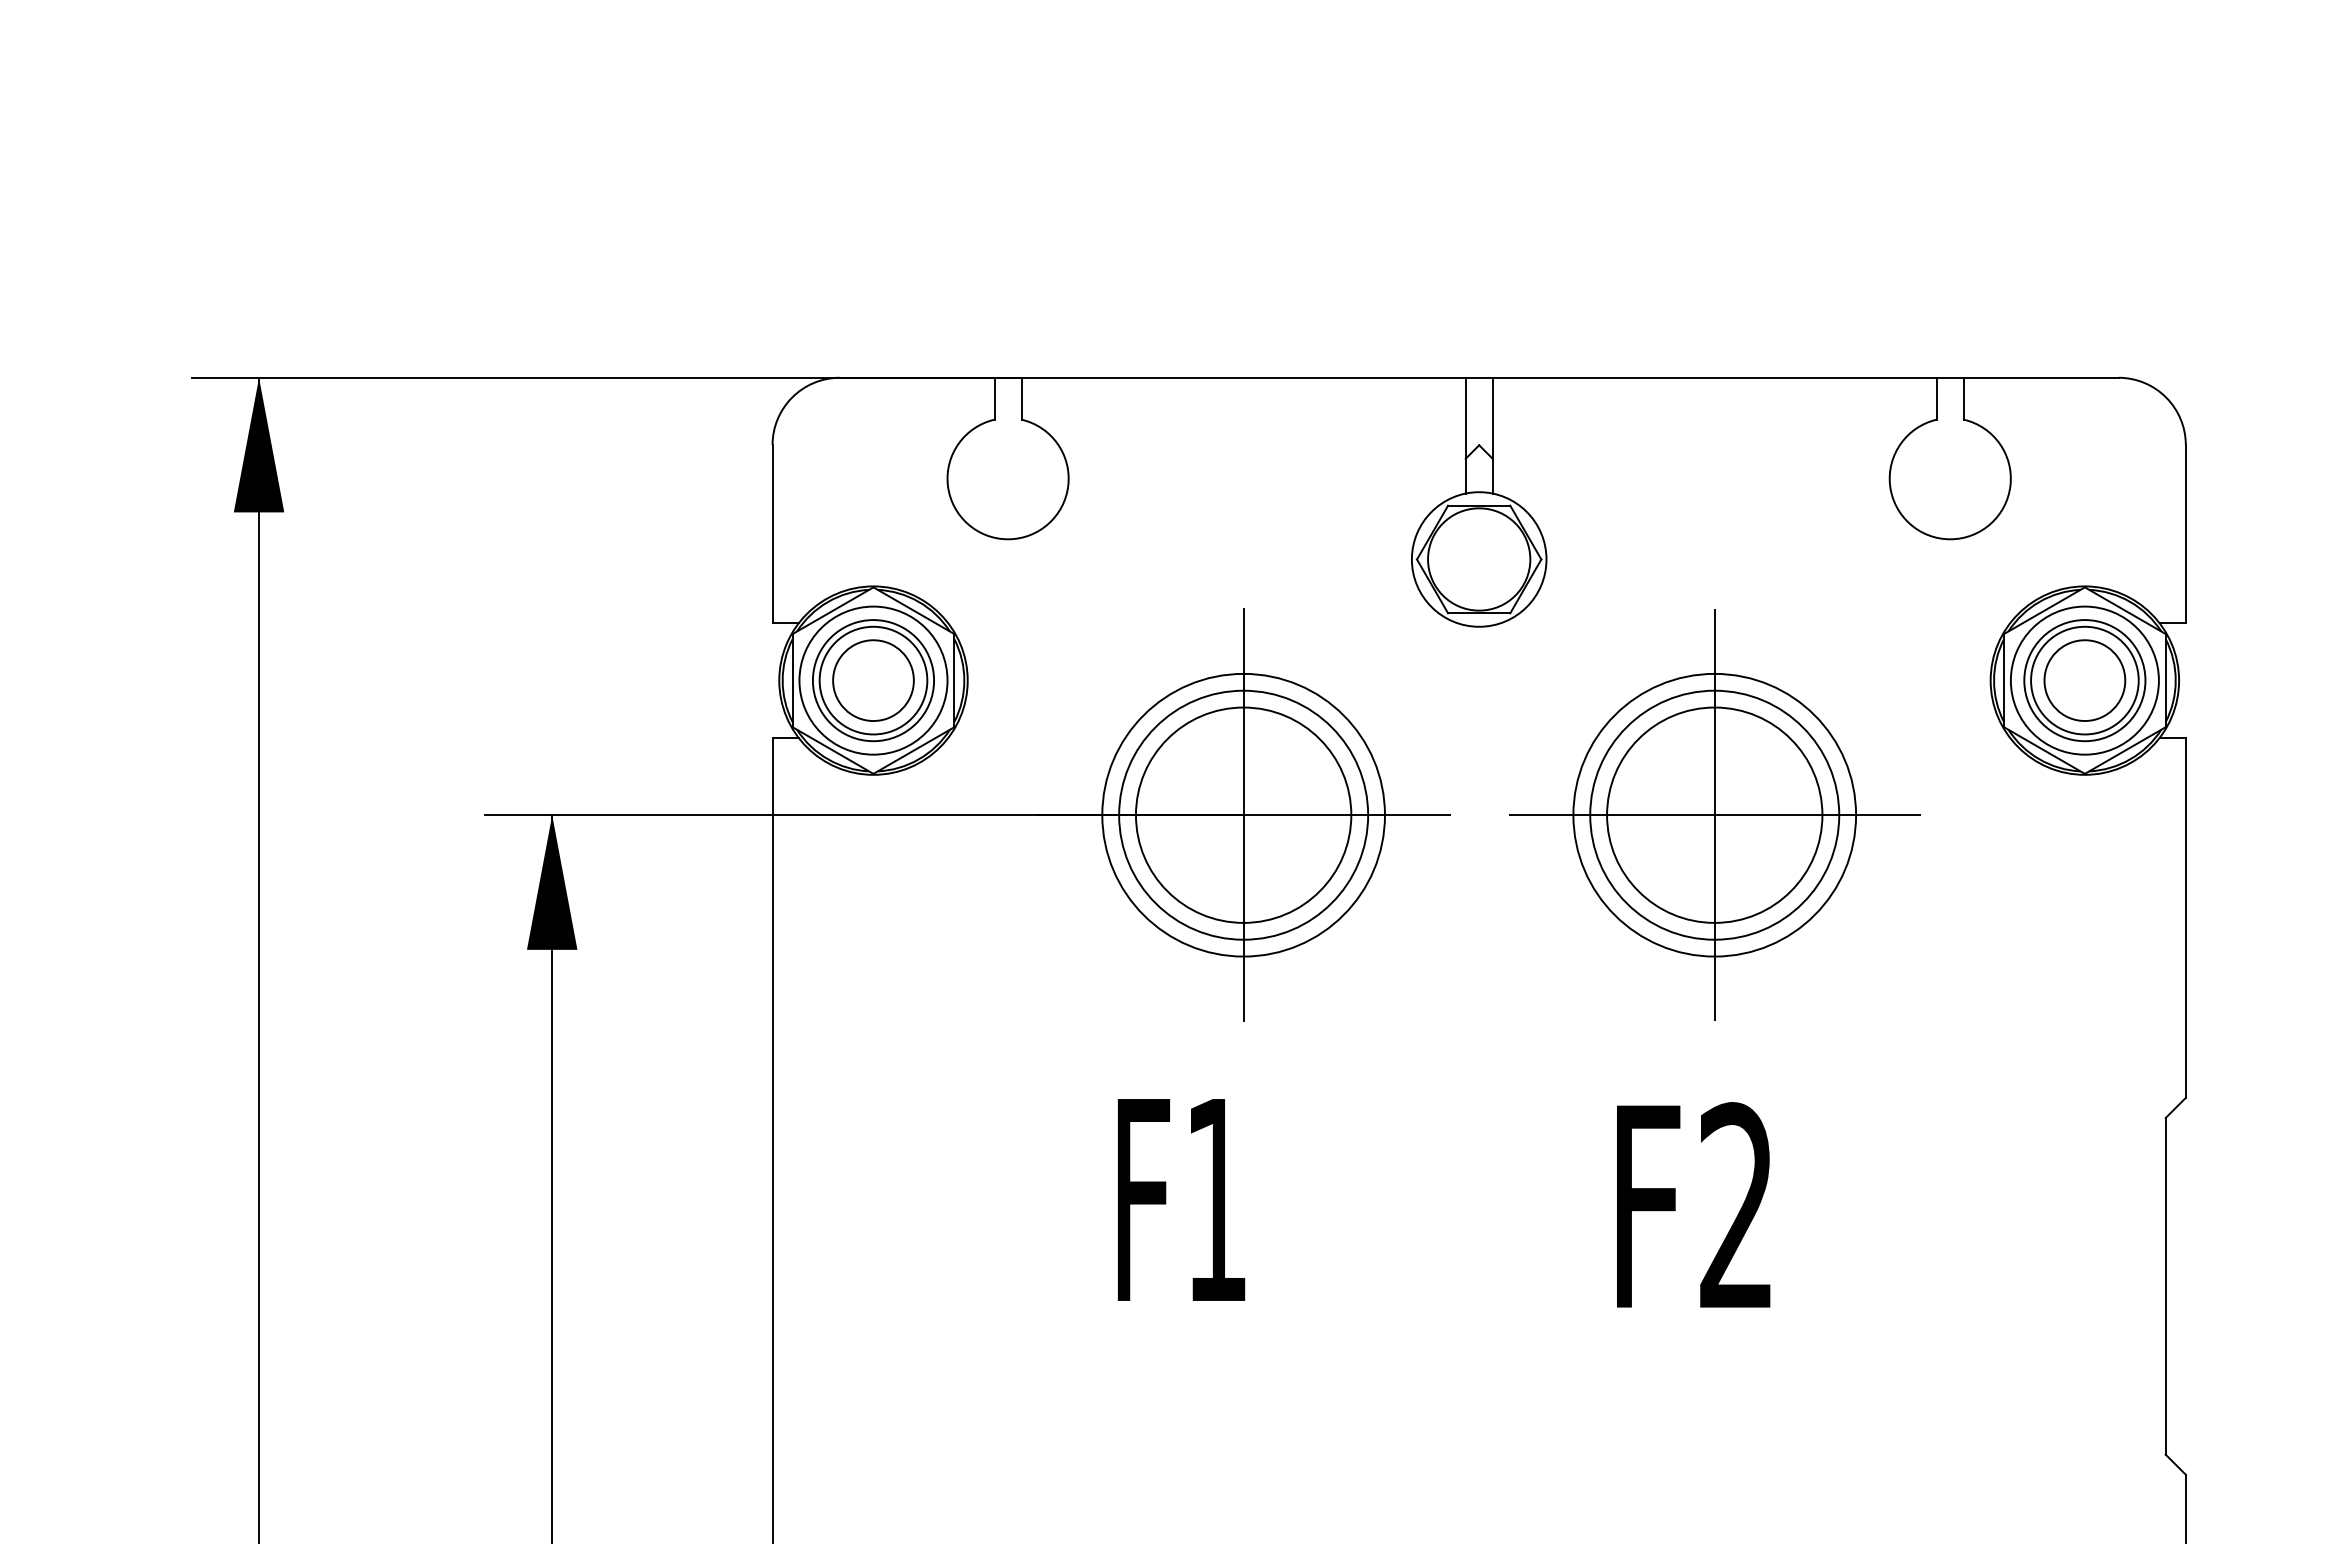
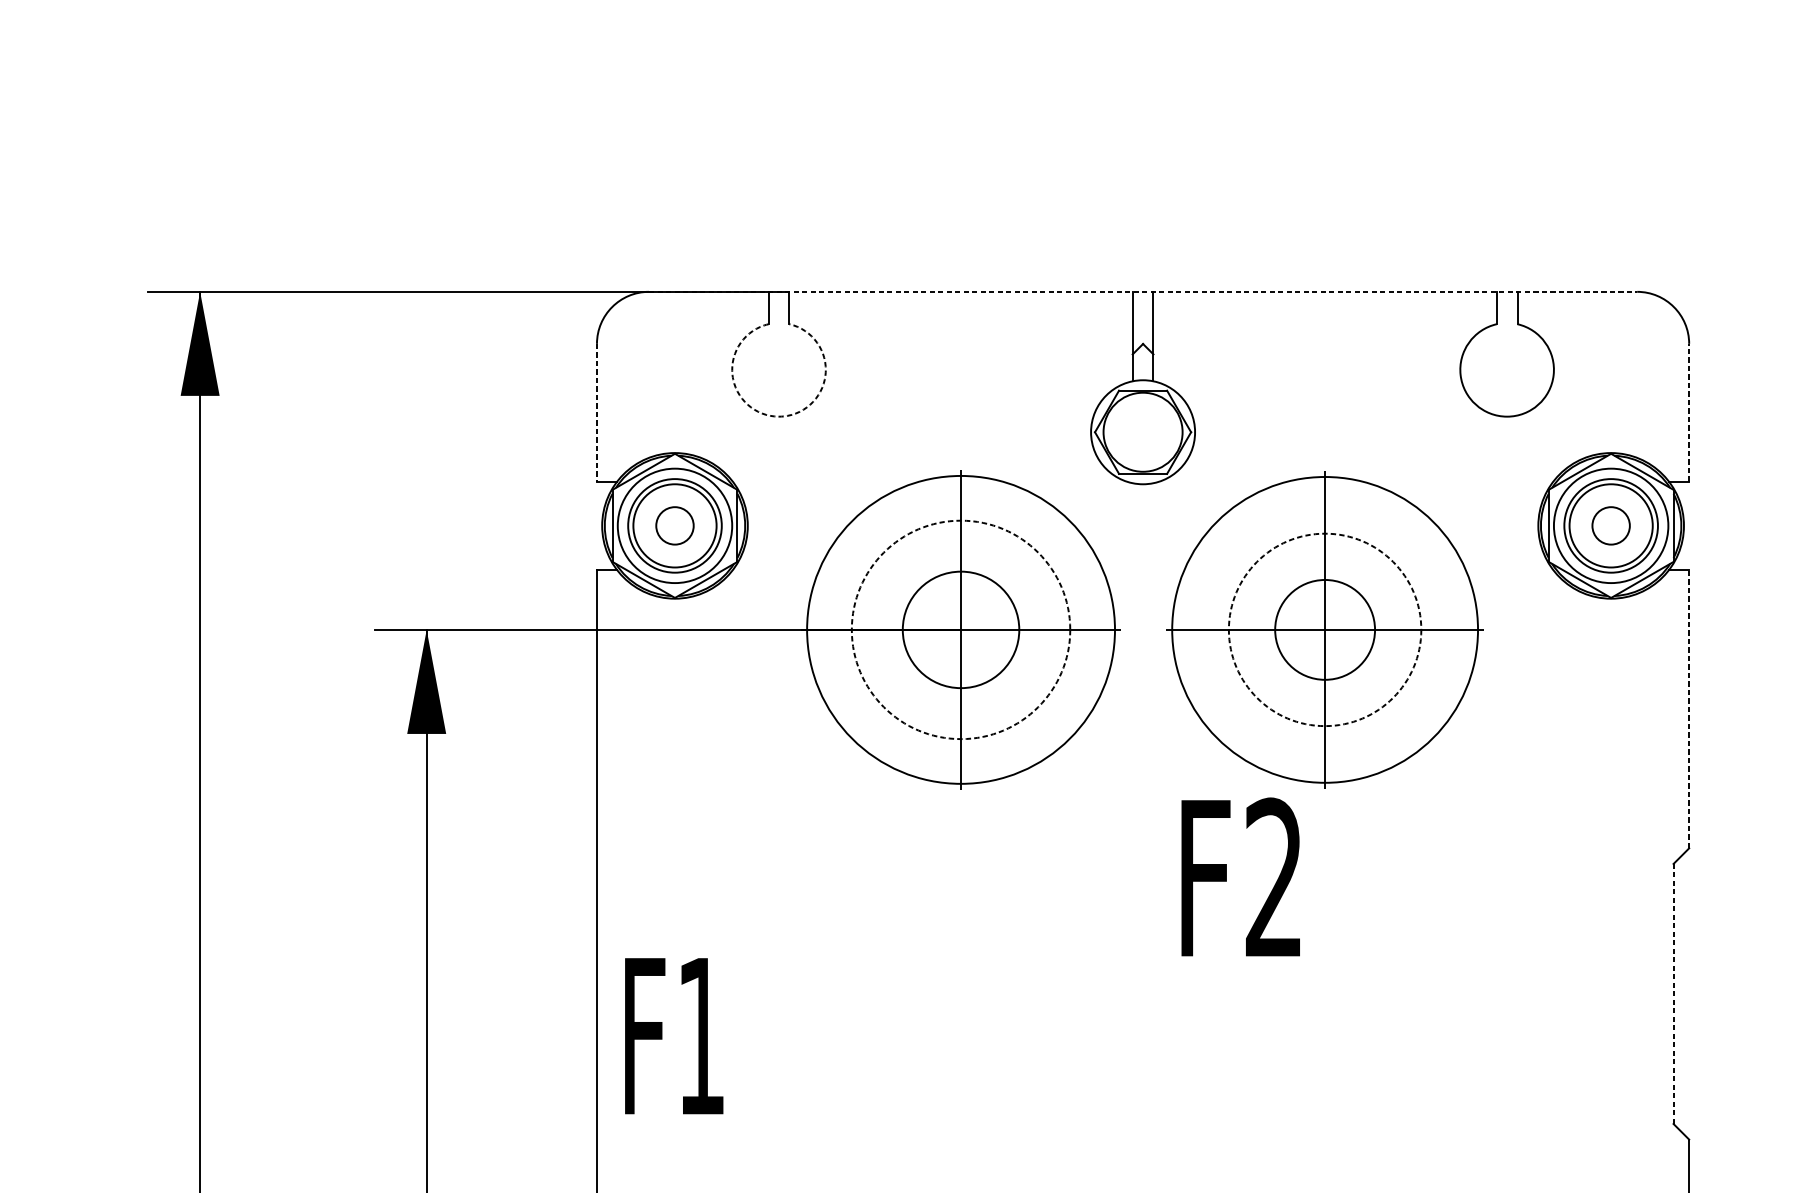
line: (1479, 377) -> (1143, 291), solid -> dashed
line: (2185, 533) -> (1688, 412), solid -> dashed
line: (772, 534) -> (596, 412), solid -> dashed
arc: (1008, 539) -> (779, 416), solid -> dashed
circle: (873, 680) -> (675, 525), size x0.6
circle: (2084, 680) -> (1610, 525), size x0.6
circle: (1243, 814) -> (960, 629), size x0.7
circle: (1243, 814) -> (960, 629), size x1.6
circle: (1243, 814) -> (960, 629), solid -> dashed
circle: (1714, 814) -> (1324, 629), size x0.6
circle: (1714, 814) -> (1324, 629), size x1.4
circle: (1714, 814) -> (1324, 629), solid -> dashed
line: (2185, 917) -> (1688, 708), solid -> dashed
text: (1181, 1199) -> (674, 1035), moved
text: (1693, 1204) -> (1240, 876), moved
line: (2165, 1285) -> (1673, 993), solid -> dashed

